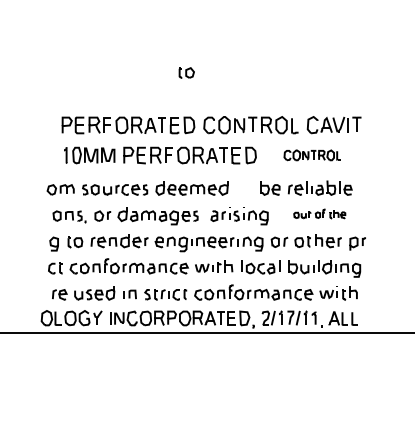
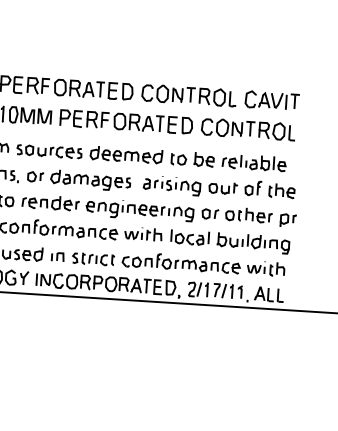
part: (186, 72) -> (178, 159), moved
part: (312, 155) -> (248, 129), size x1.67
part: (319, 213) -> (251, 188), size x1.67

